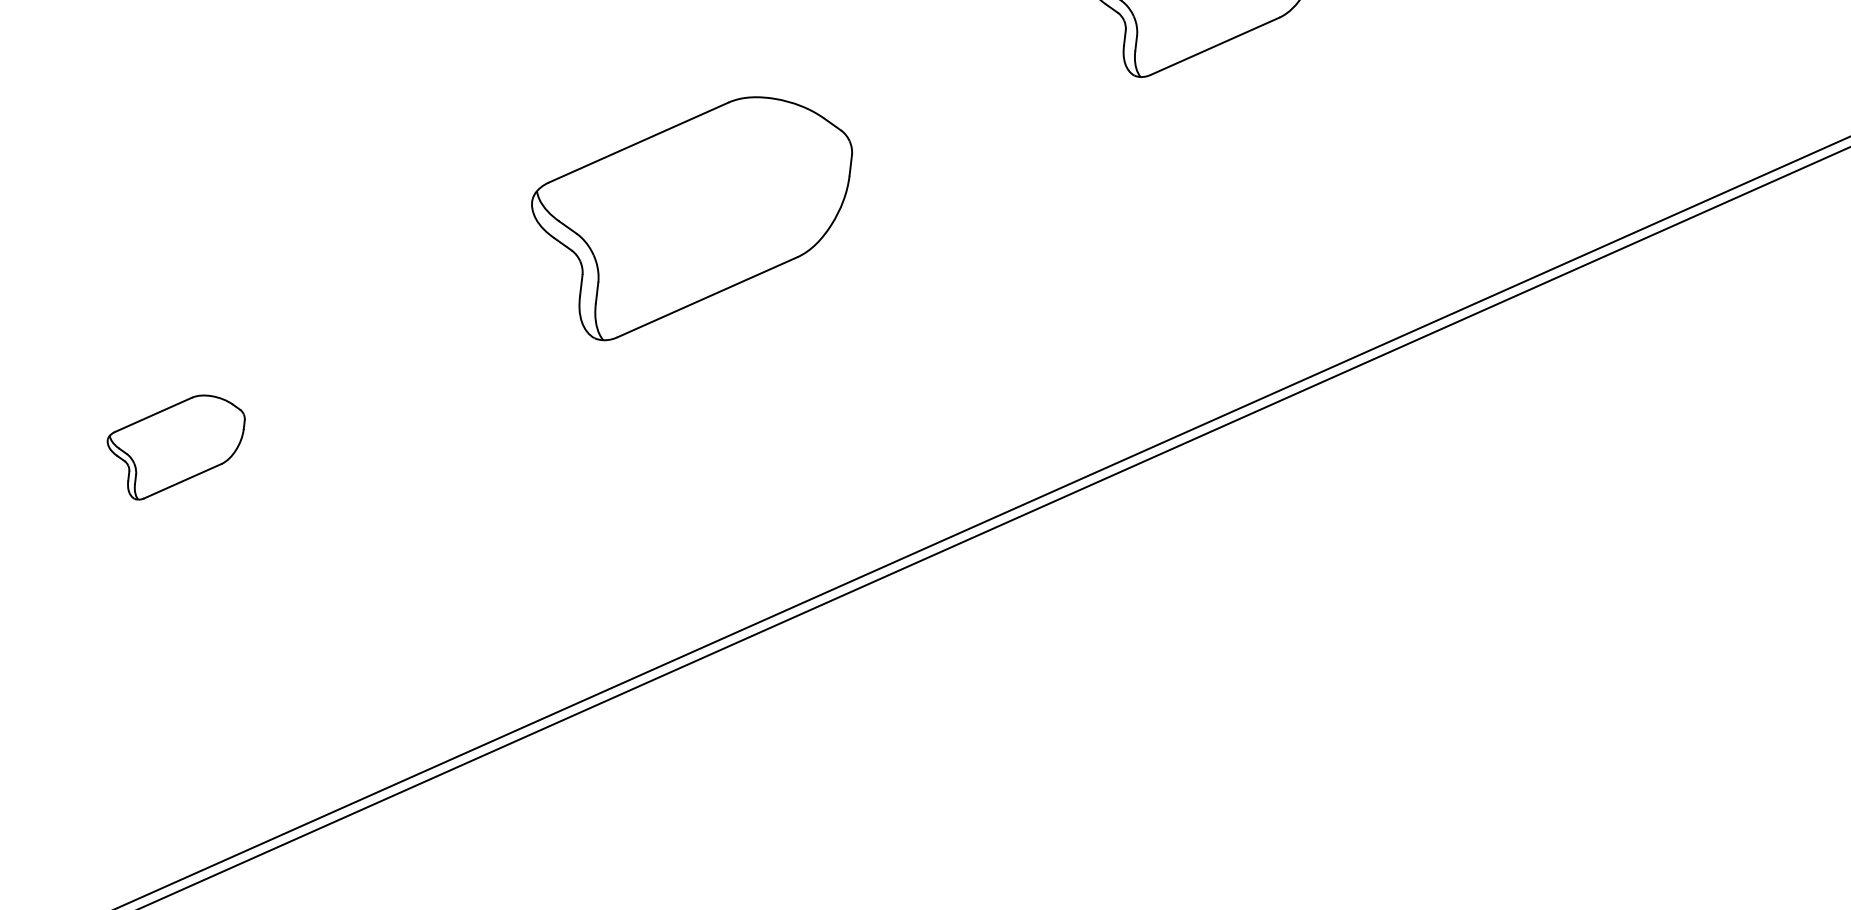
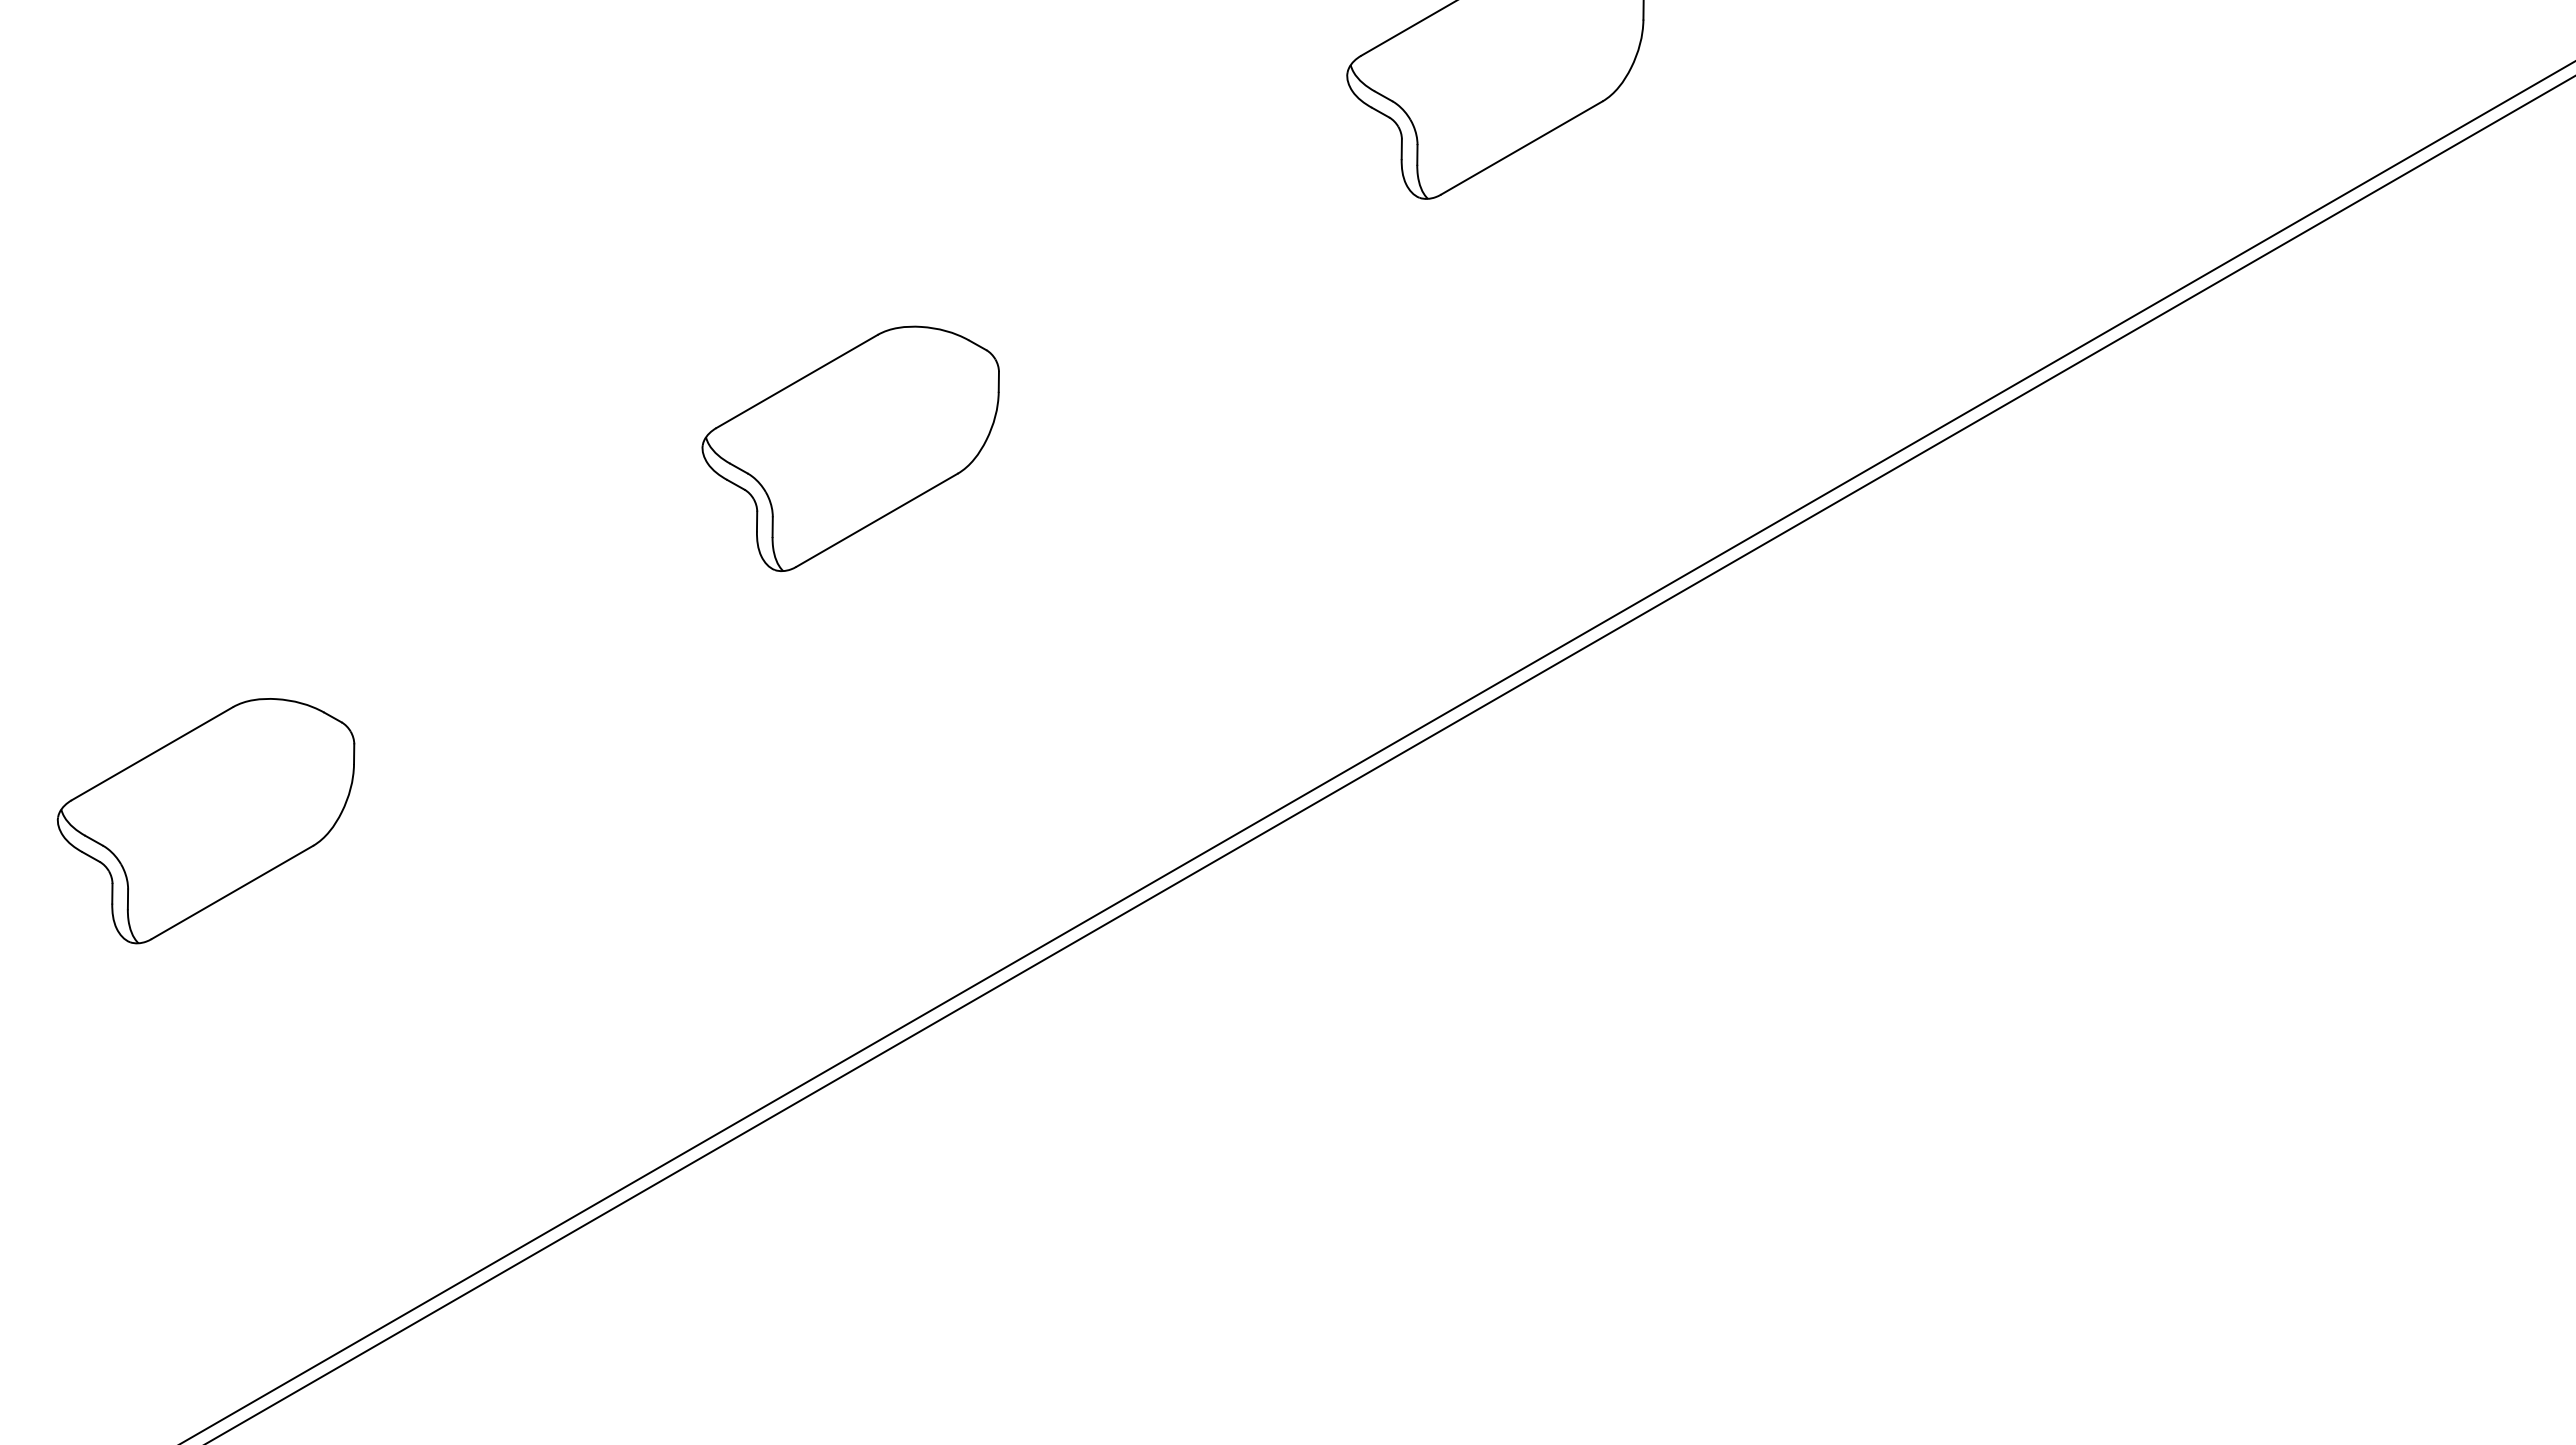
part: (687, 218) -> (850, 448), size x0.71
part: (174, 447) -> (205, 821), size x1.67

